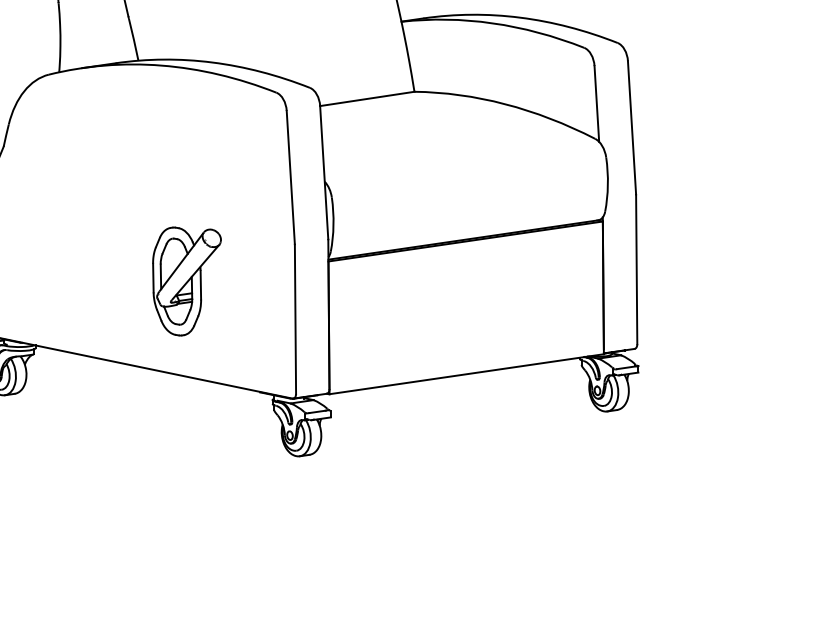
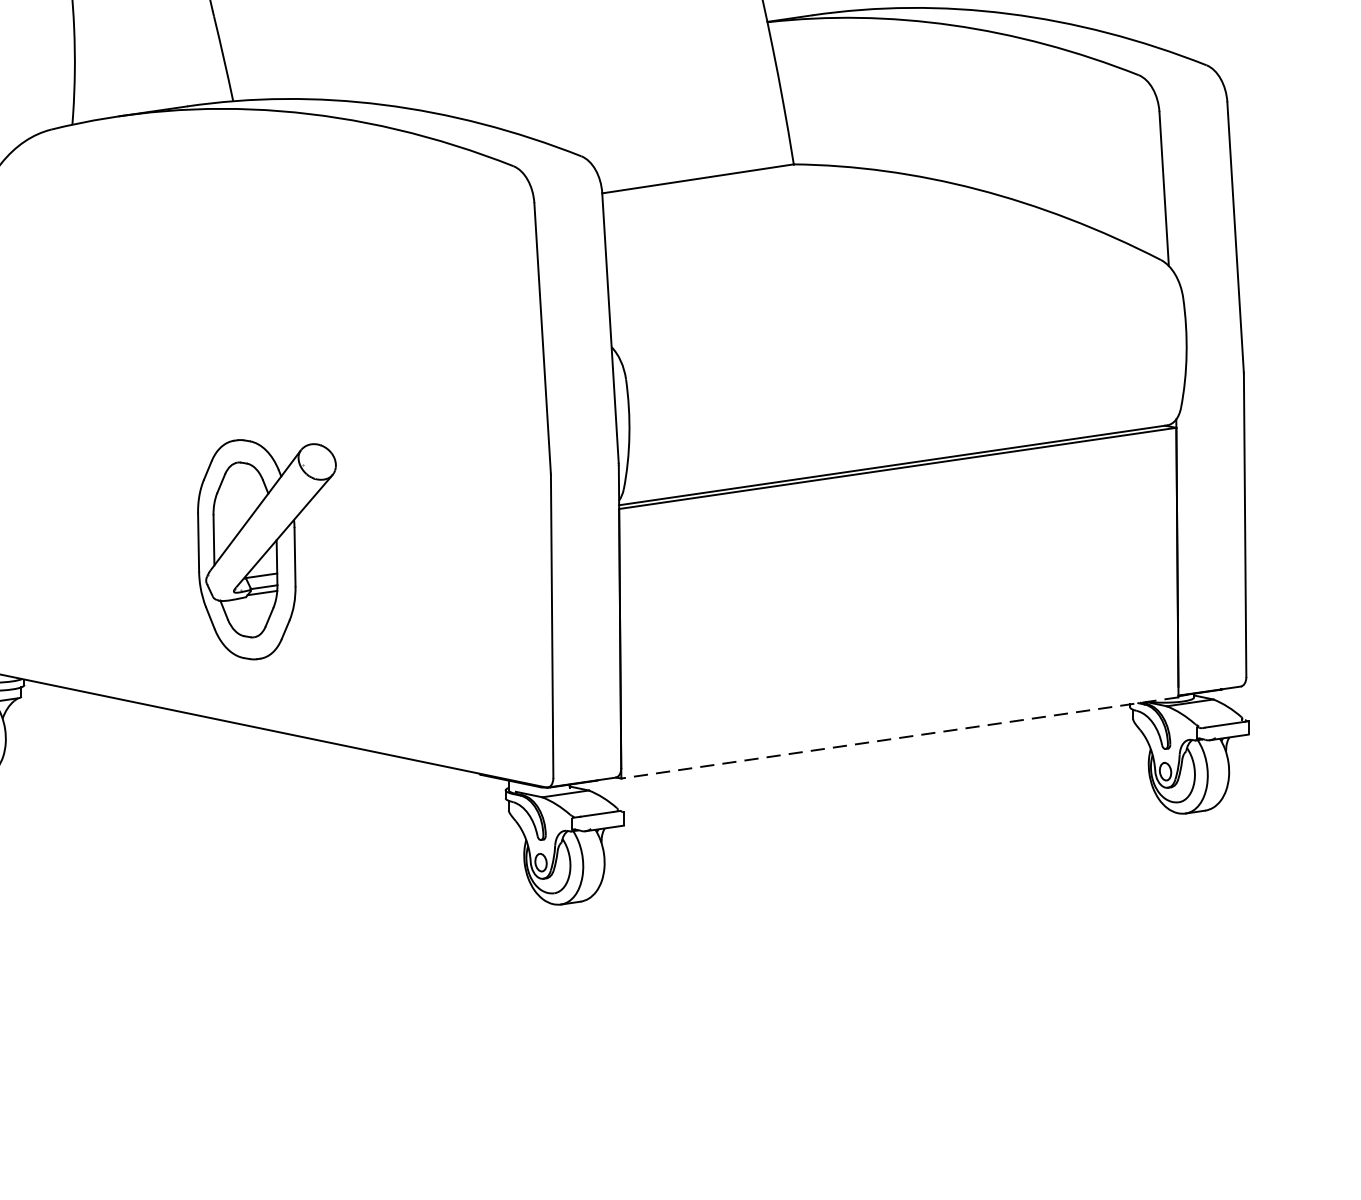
part: (186, 281) -> (265, 549), moved
line: (466, 374) -> (899, 738), solid -> dashed

